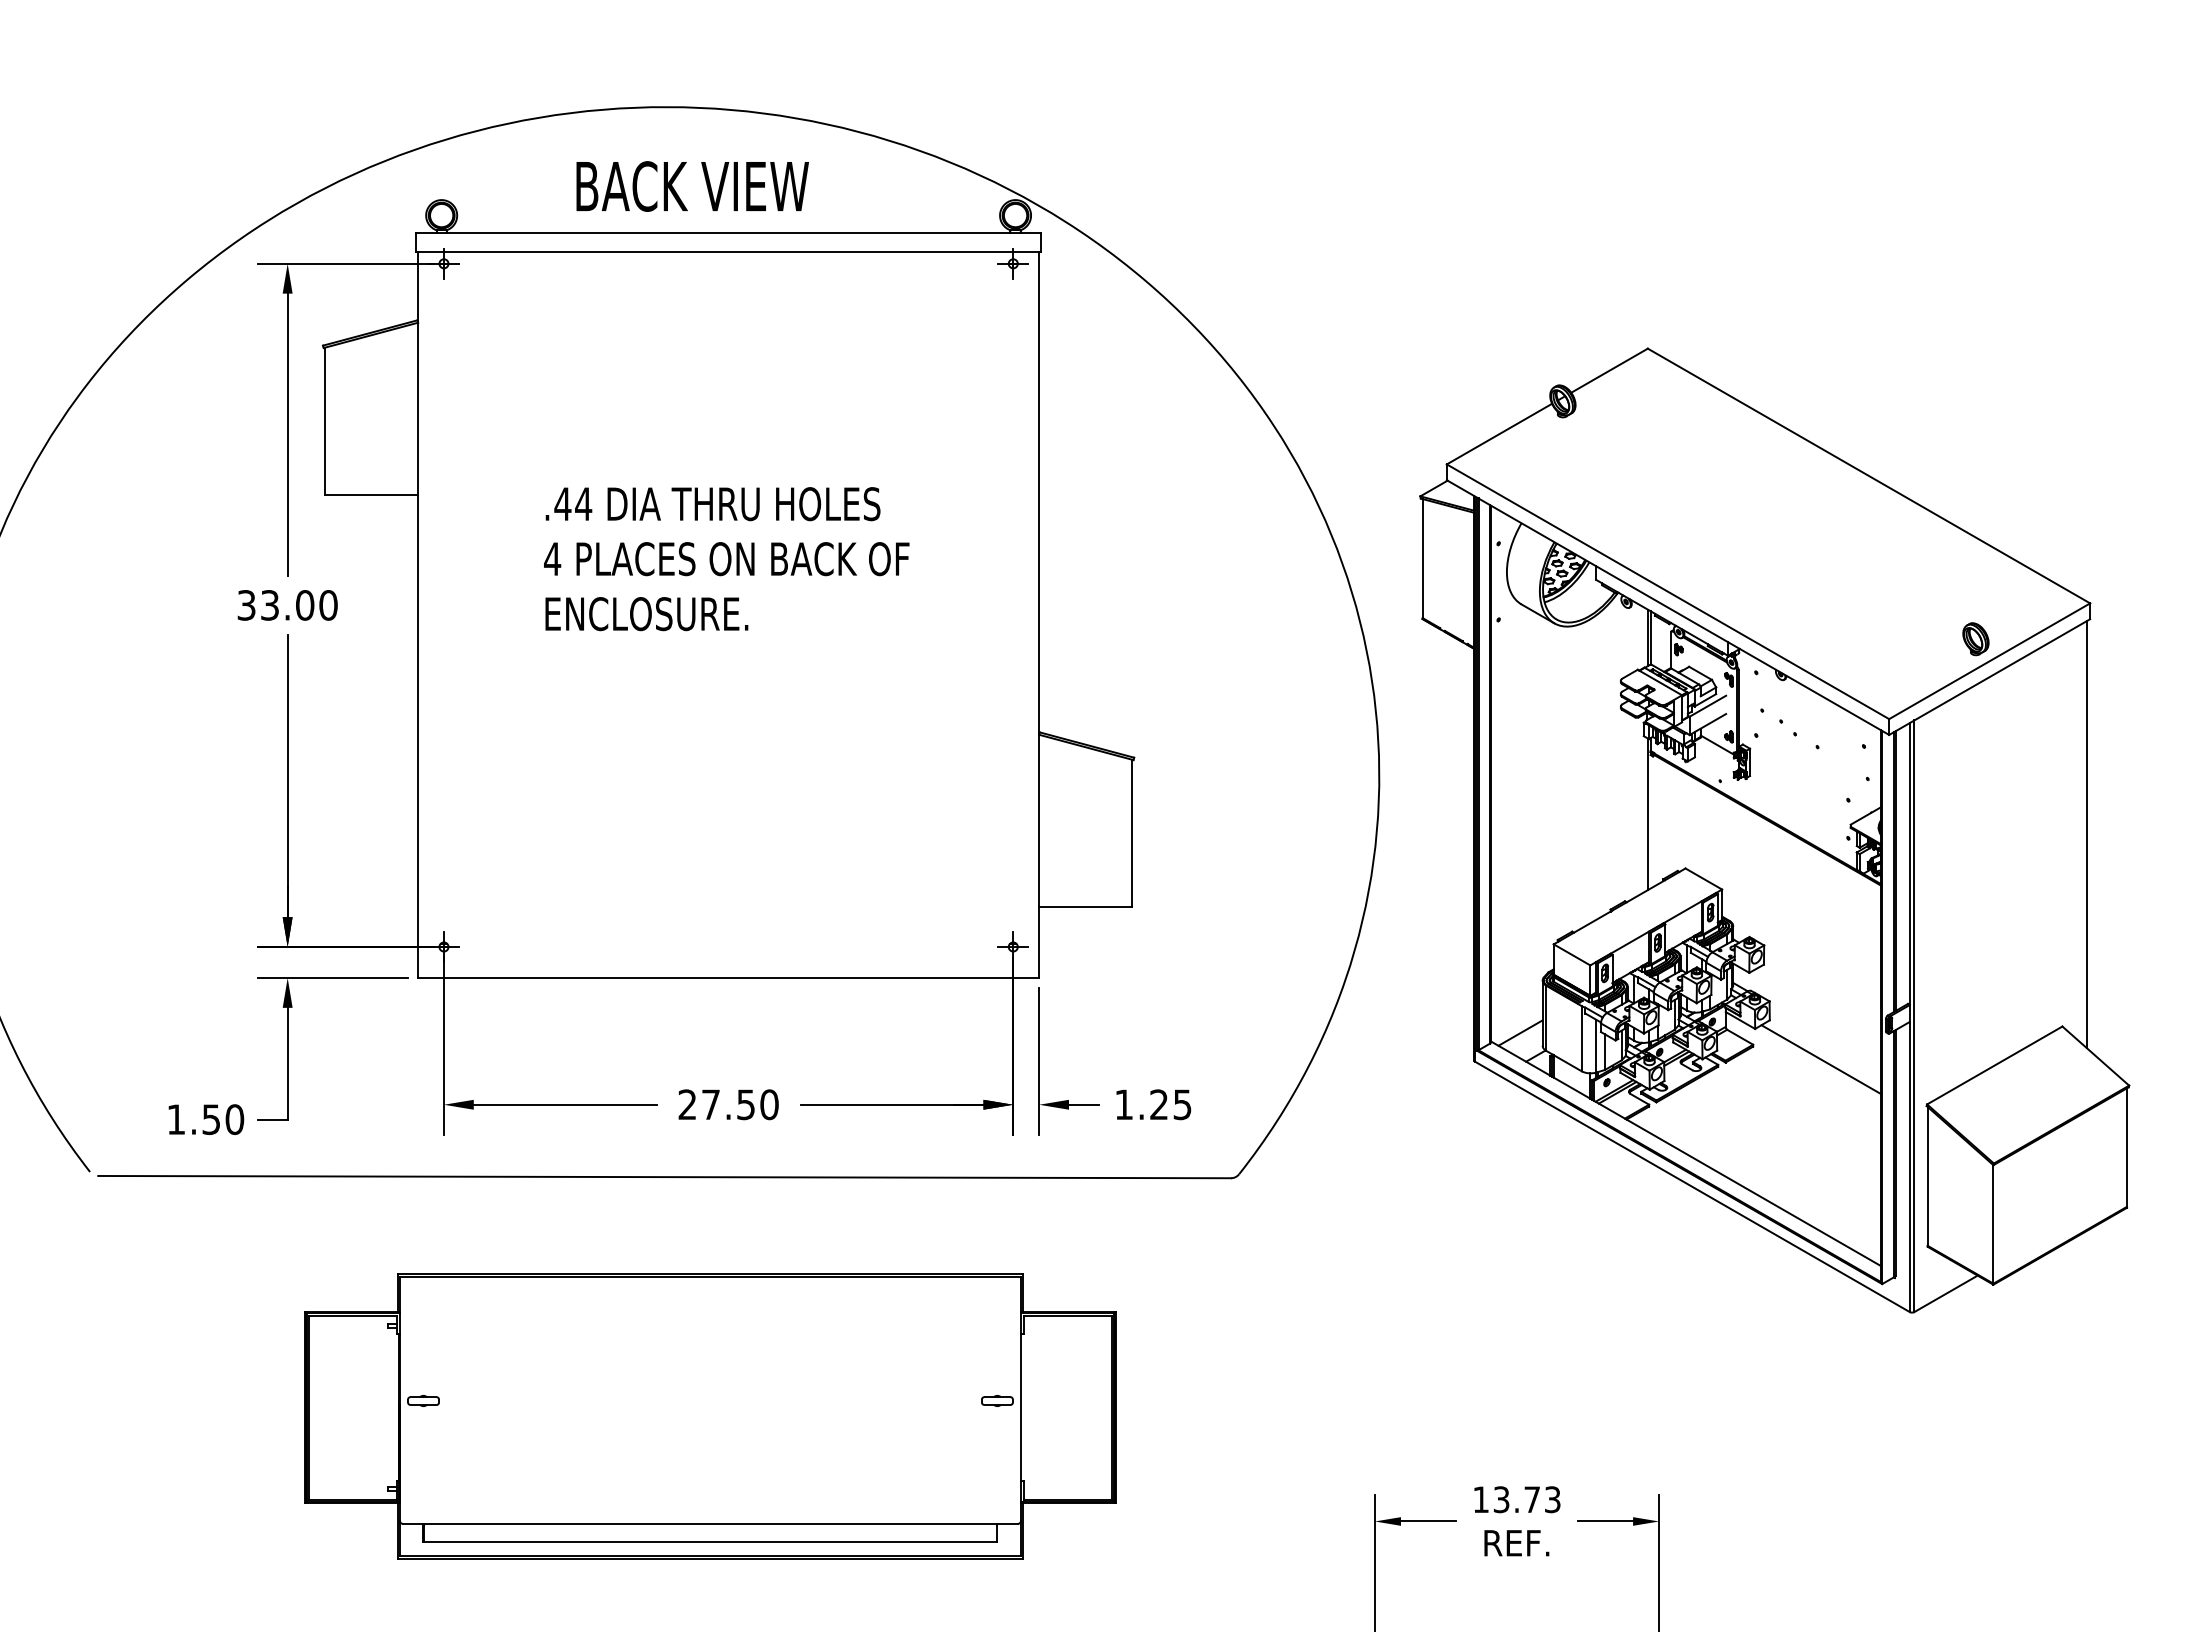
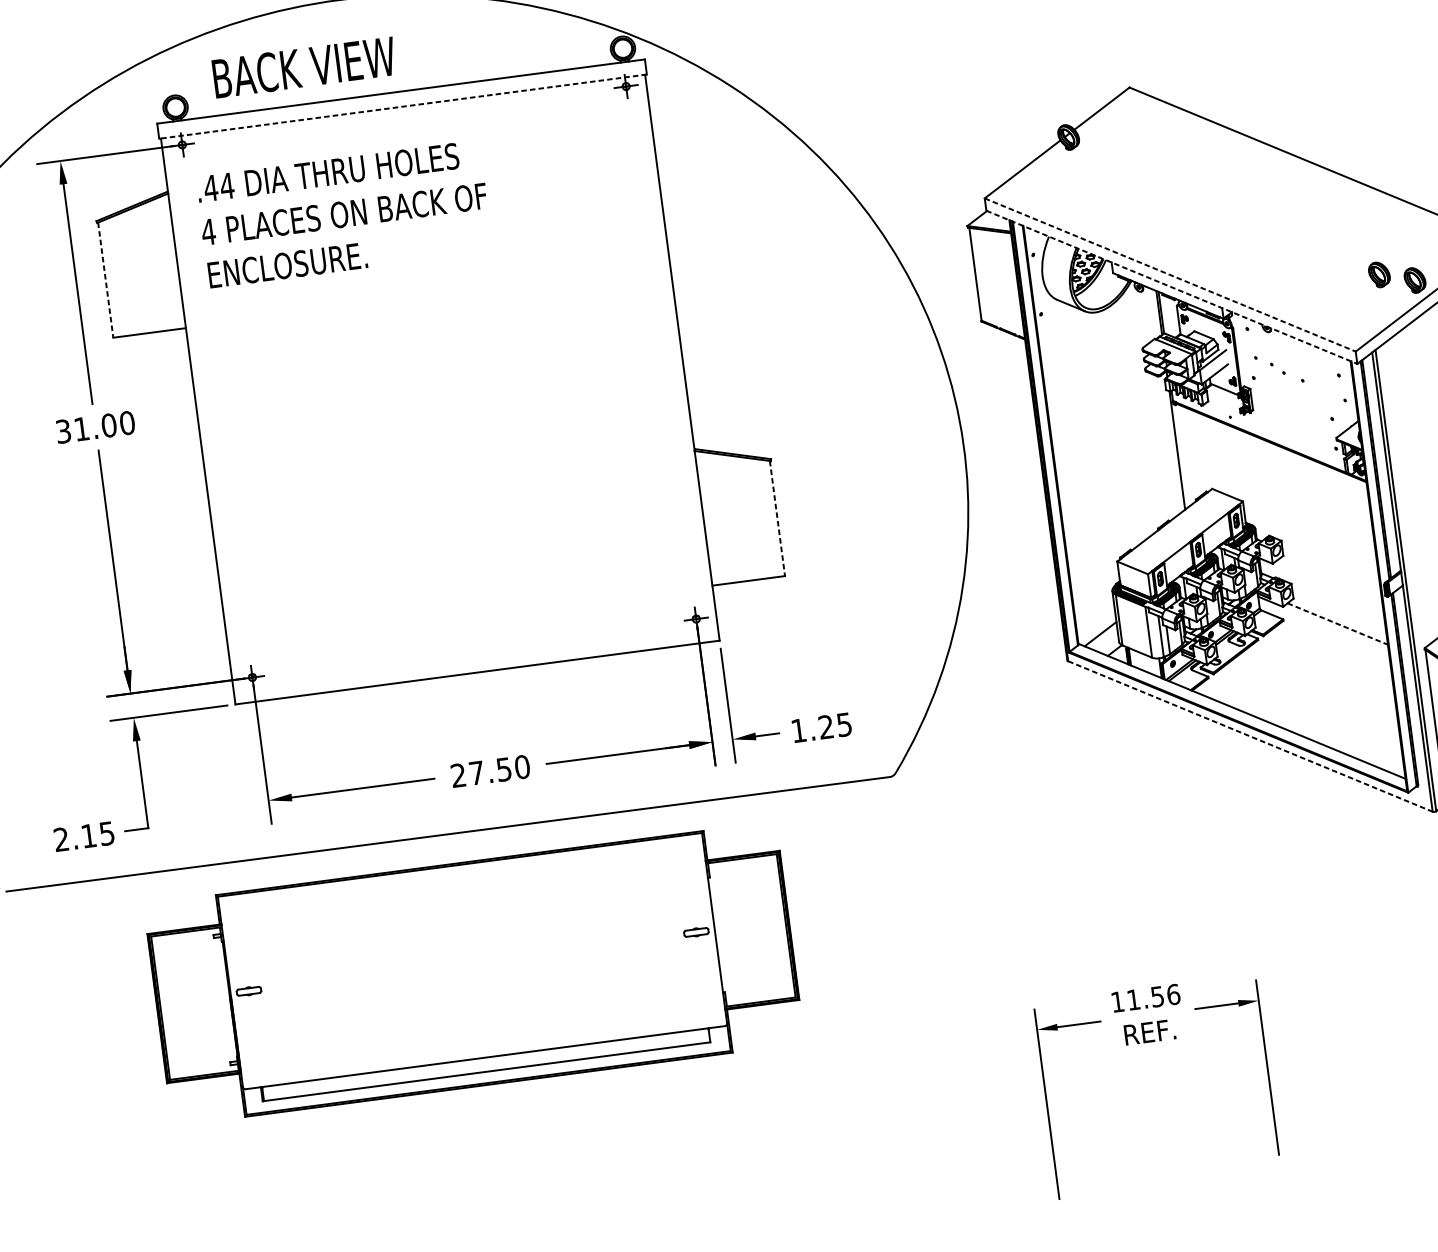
text: (692, 186) -> (304, 67), moved
line: (728, 252) -> (403, 106), solid -> dashed
line: (324, 421) -> (105, 280), solid -> dashed
text: (726, 559) -> (344, 214), moved
line: (1668, 592) -> (1170, 275), solid -> dashed
text: (269, 605) -> (81, 429), 33.00 -> 31.00
line: (1668, 607) -> (1172, 287), solid -> dashed
part: (1931, 626) -> (1379, 275), added
line: (1132, 833) -> (777, 518), solid -> dashed
line: (1821, 1059) -> (1337, 623), solid -> dashed
text: (205, 1119) -> (84, 836), 1.50 -> 2.15
line: (1692, 1186) -> (1250, 736), solid -> dashed
part: (710, 1416) -> (474, 973), moved
text: (1526, 1499) -> (1153, 997), 13.73 -> 11.56

